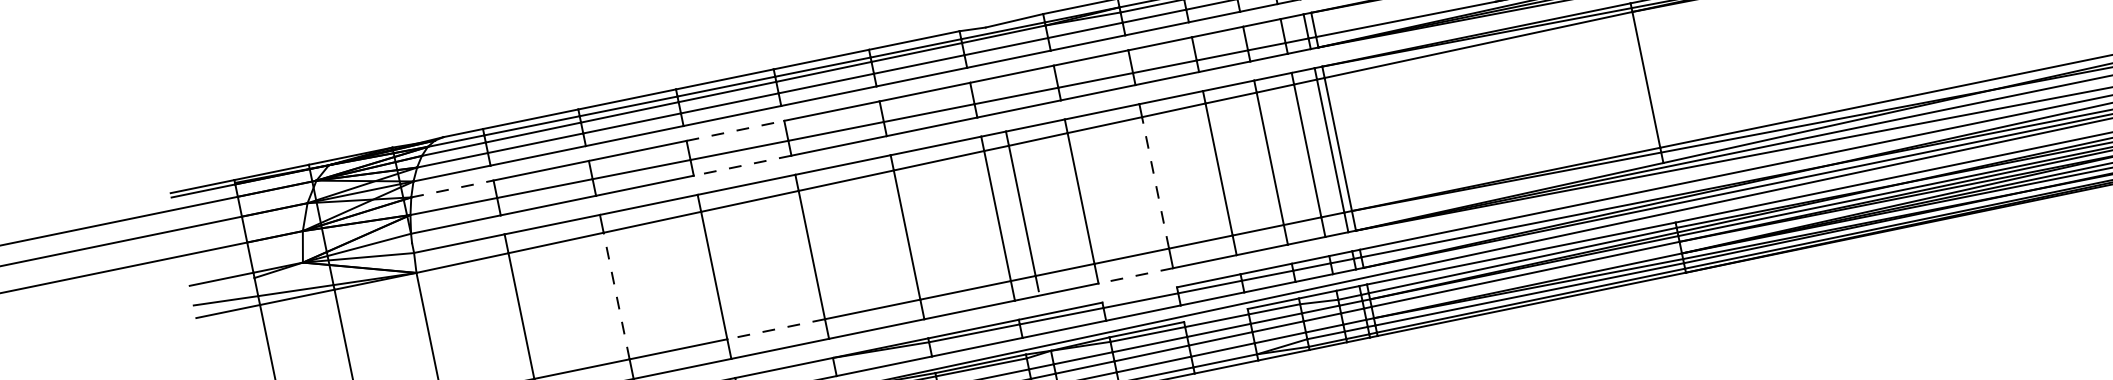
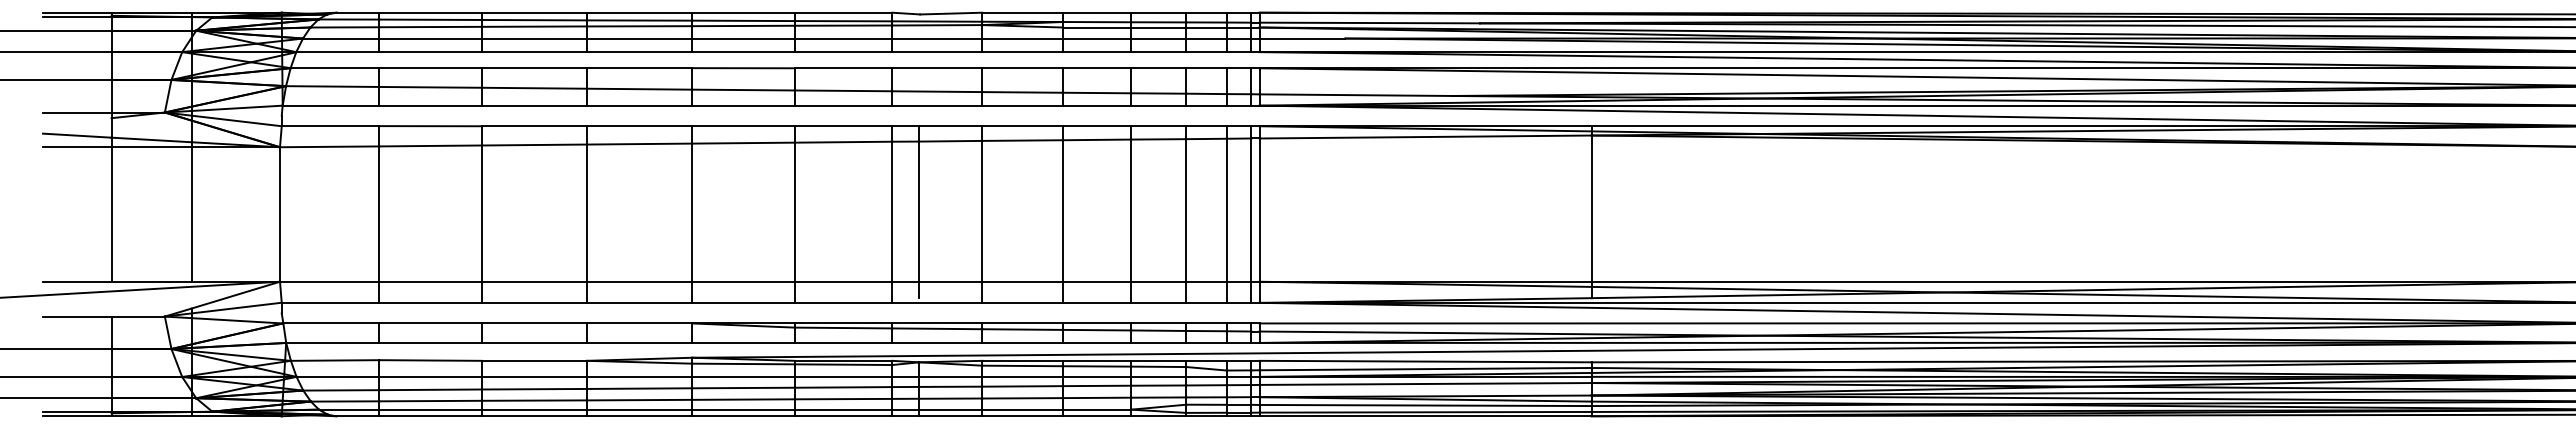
line: (735, 131) -> (639, 68), dashed -> solid
line: (742, 165) -> (639, 105), dashed -> solid
line: (1155, 183) -> (1062, 211), dashed -> solid
line: (453, 189) -> (335, 68), dashed -> solid
line: (1135, 275) -> (1022, 302), dashed -> solid
line: (1139, 295) -> (1022, 323), added
line: (616, 296) -> (481, 213), dashed -> solid
line: (1215, 315) -> (1096, 360), added
line: (775, 329) -> (639, 281), dashed -> solid

